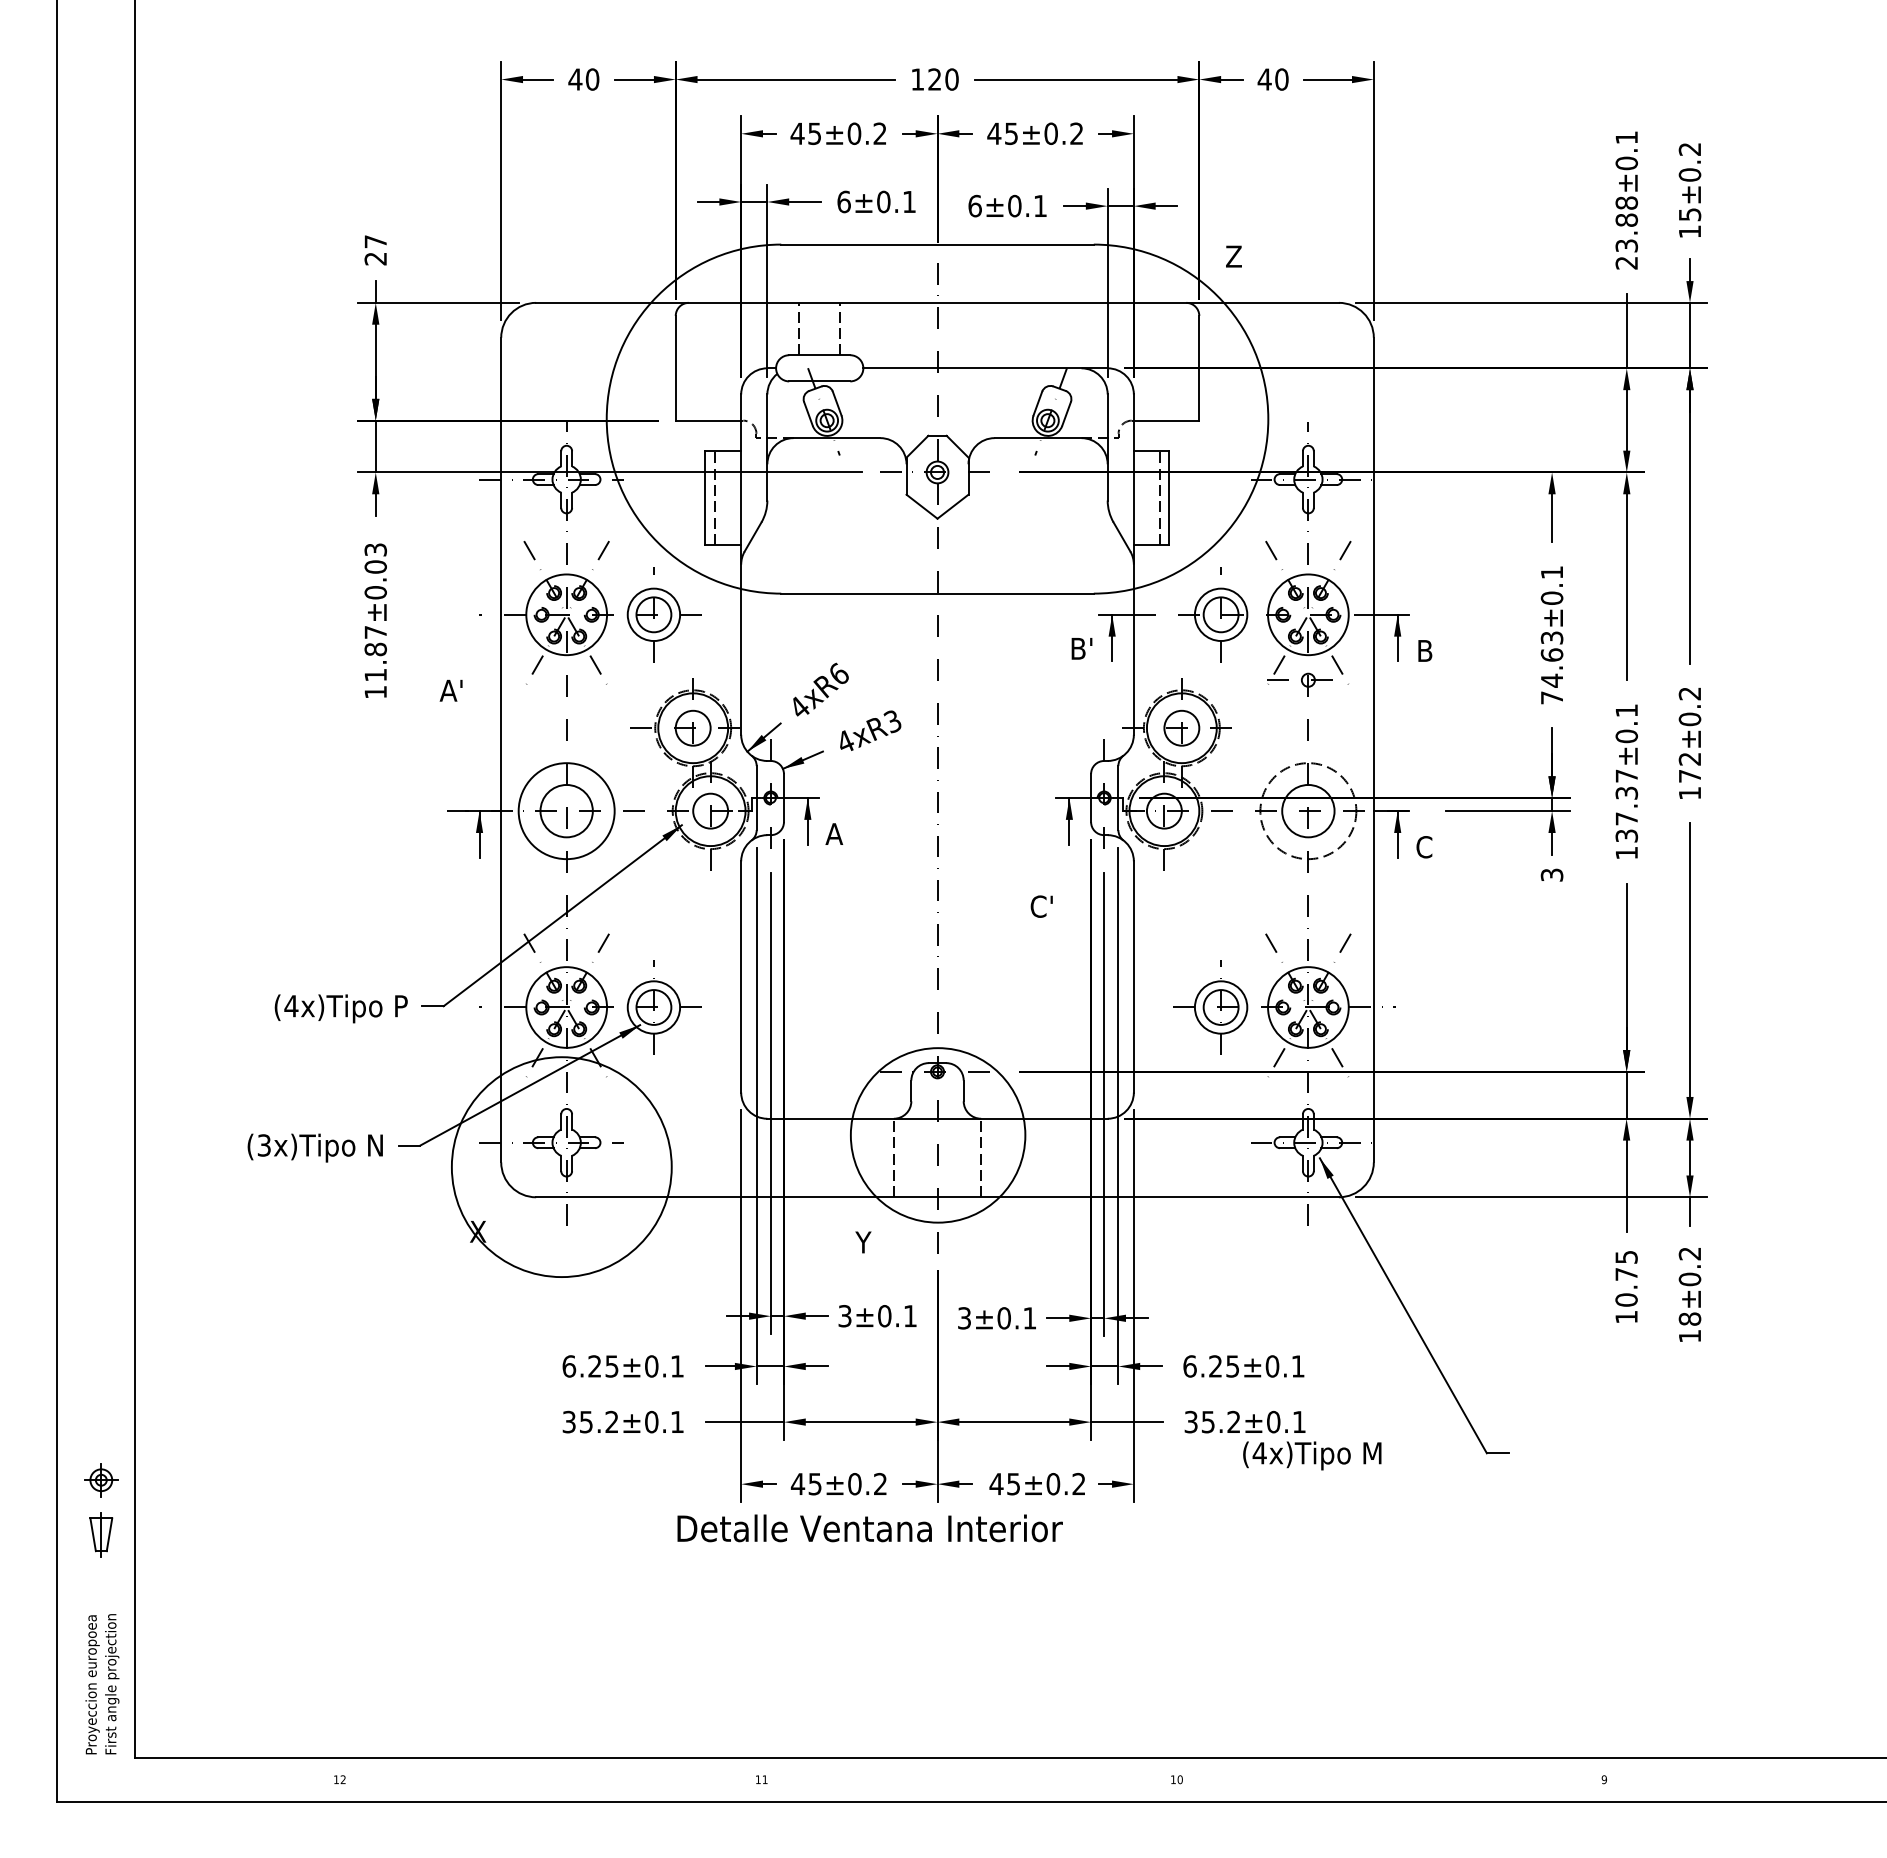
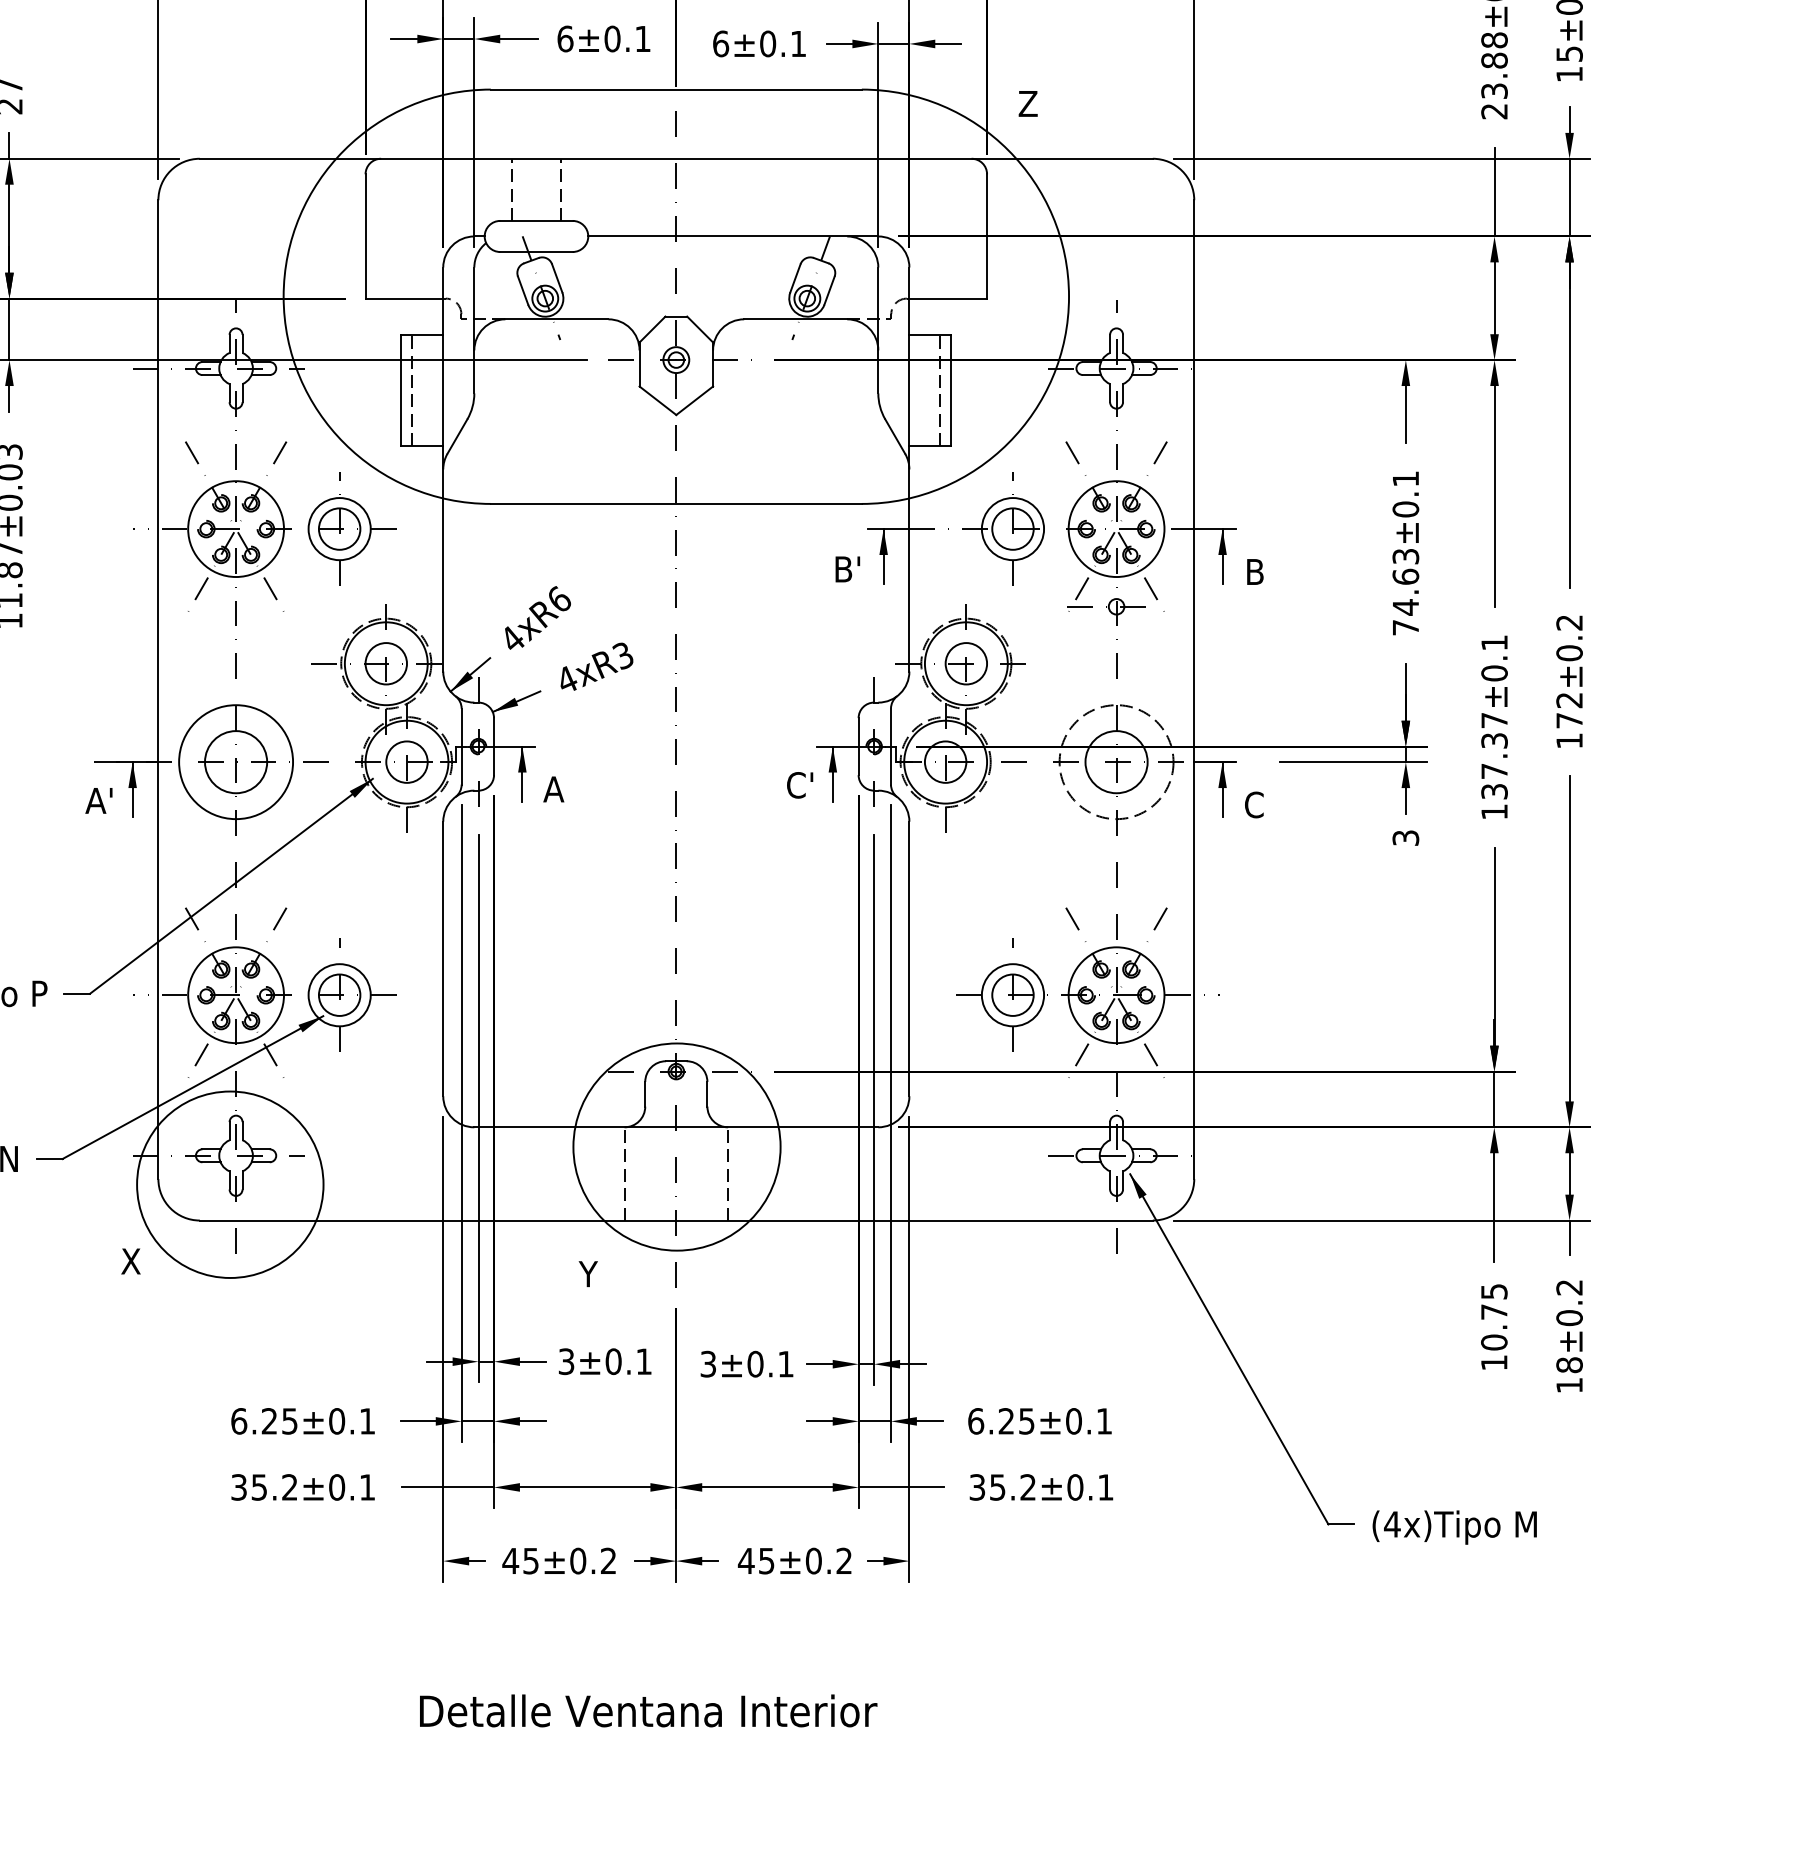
text: (450, 690) -> (98, 800), moved
text: (1041, 906) -> (799, 785), moved
circle: (561, 1166) -> (229, 1183), size x0.71
text: (1312, 1455) -> (1455, 1527), moved
text: (869, 1528) -> (647, 1711), moved

